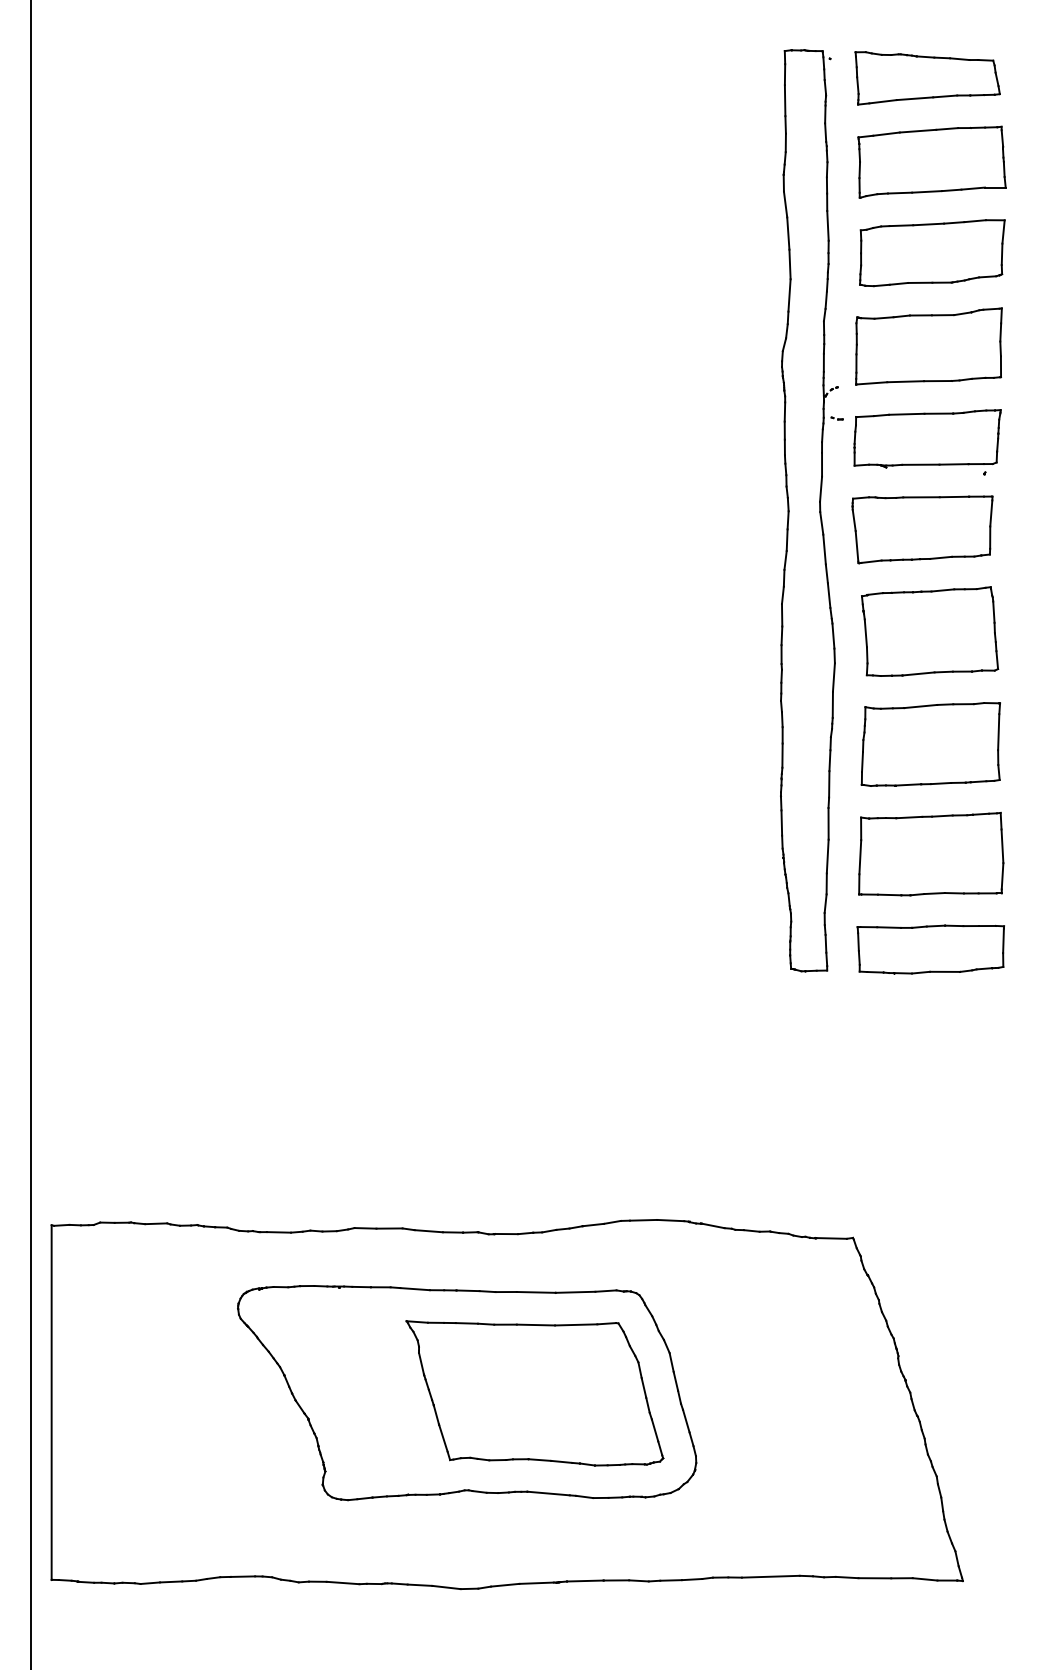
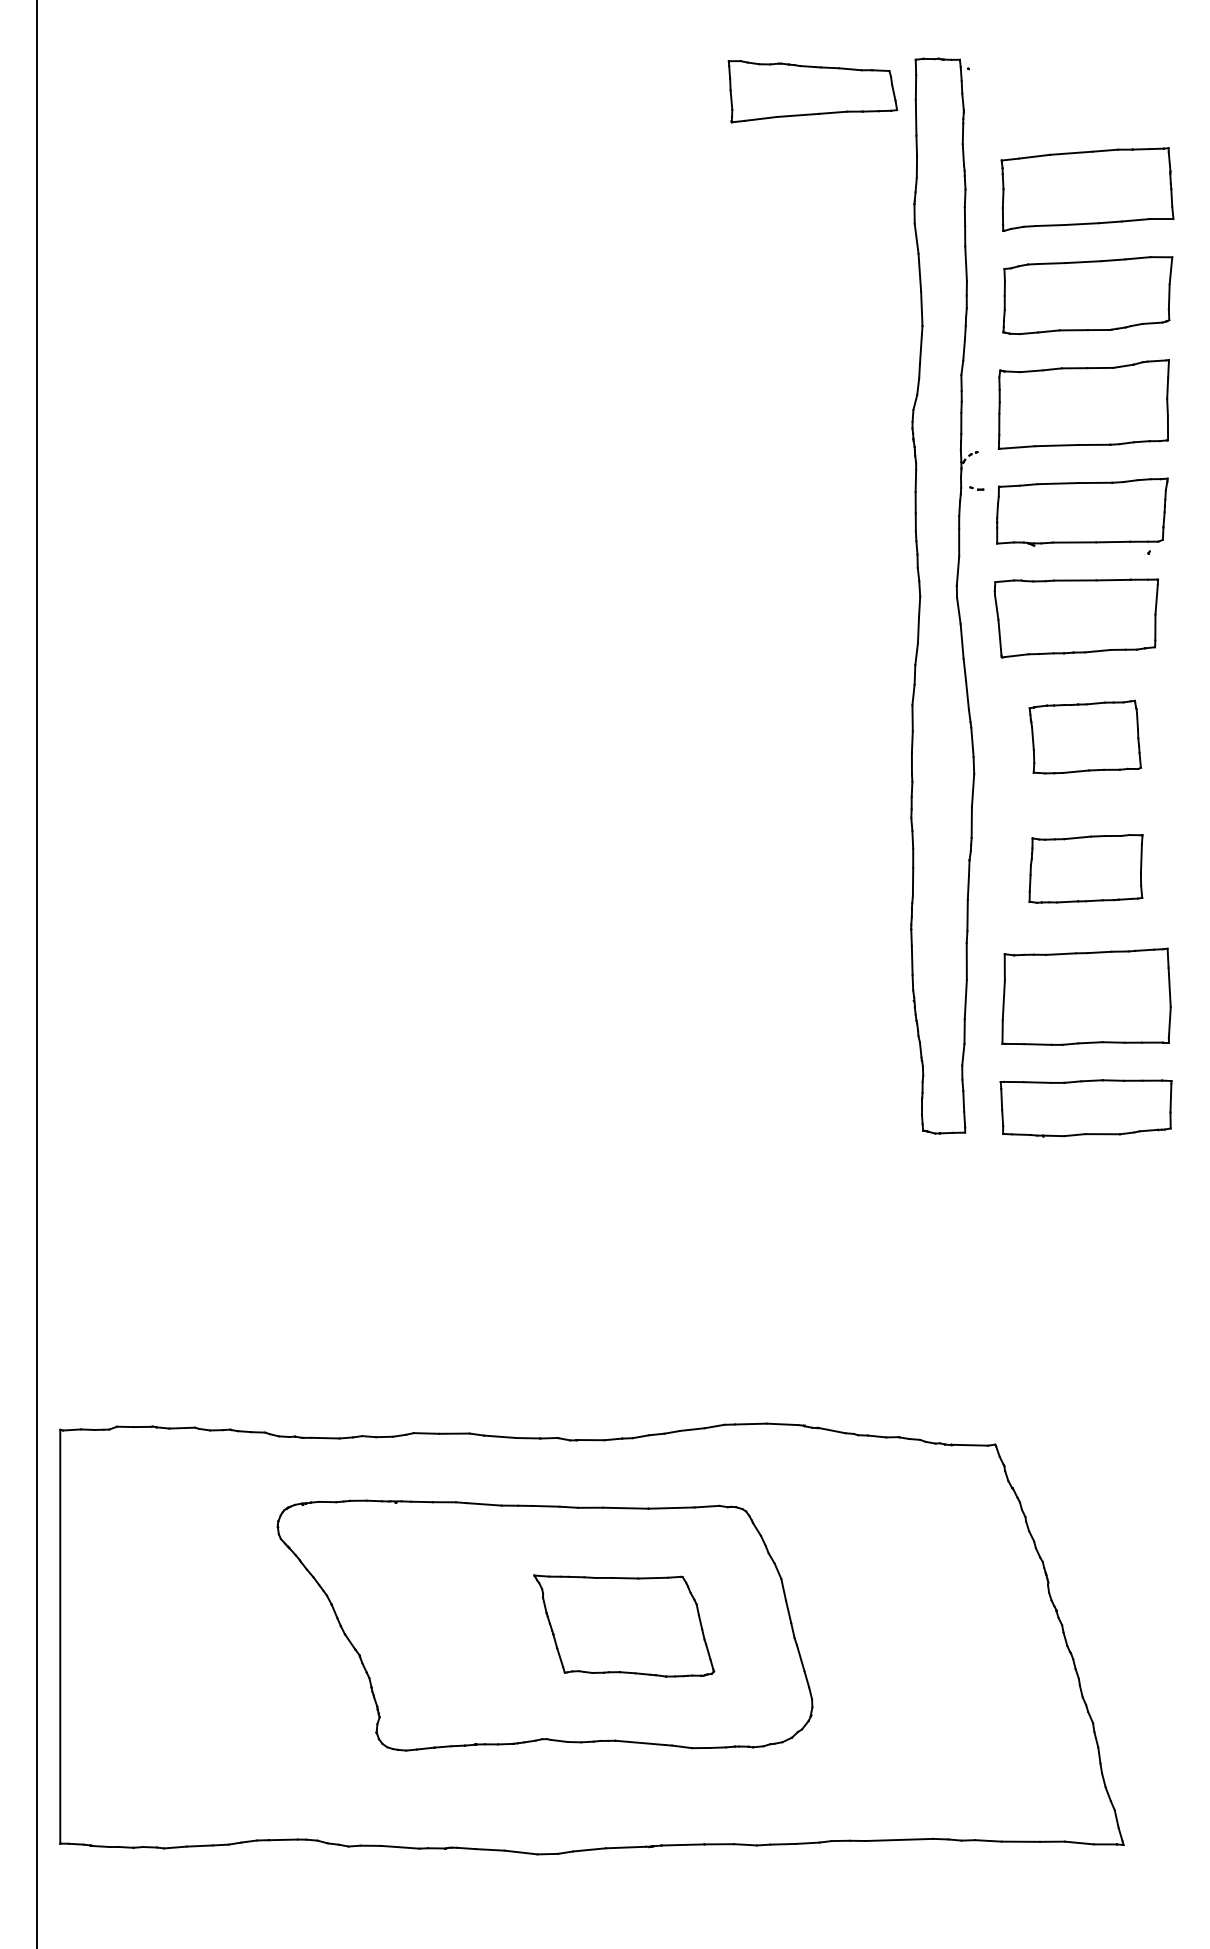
part: (927, 78) -> (812, 91), moved
part: (930, 631) -> (1085, 737), size x0.7
part: (930, 744) -> (1085, 868), size x0.7
part: (534, 1393) -> (623, 1626), size x0.6

